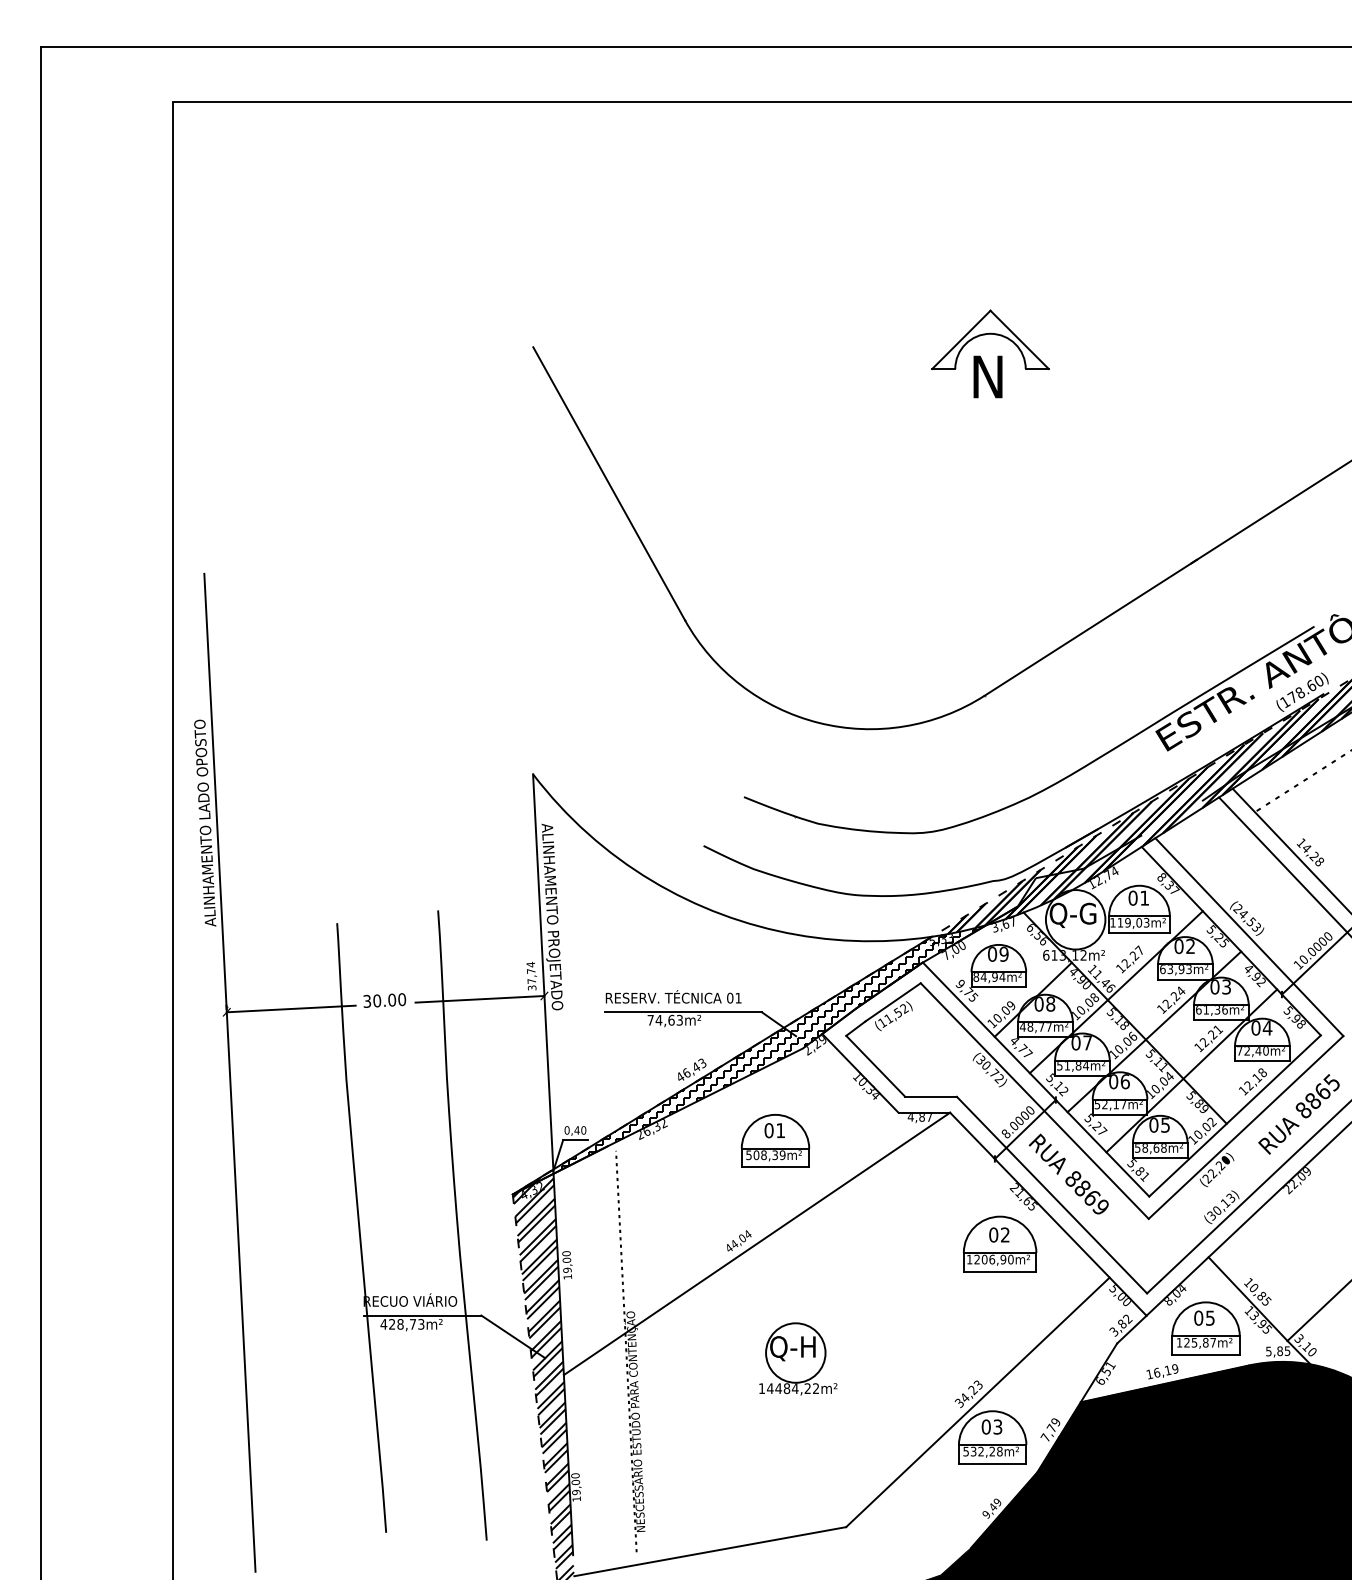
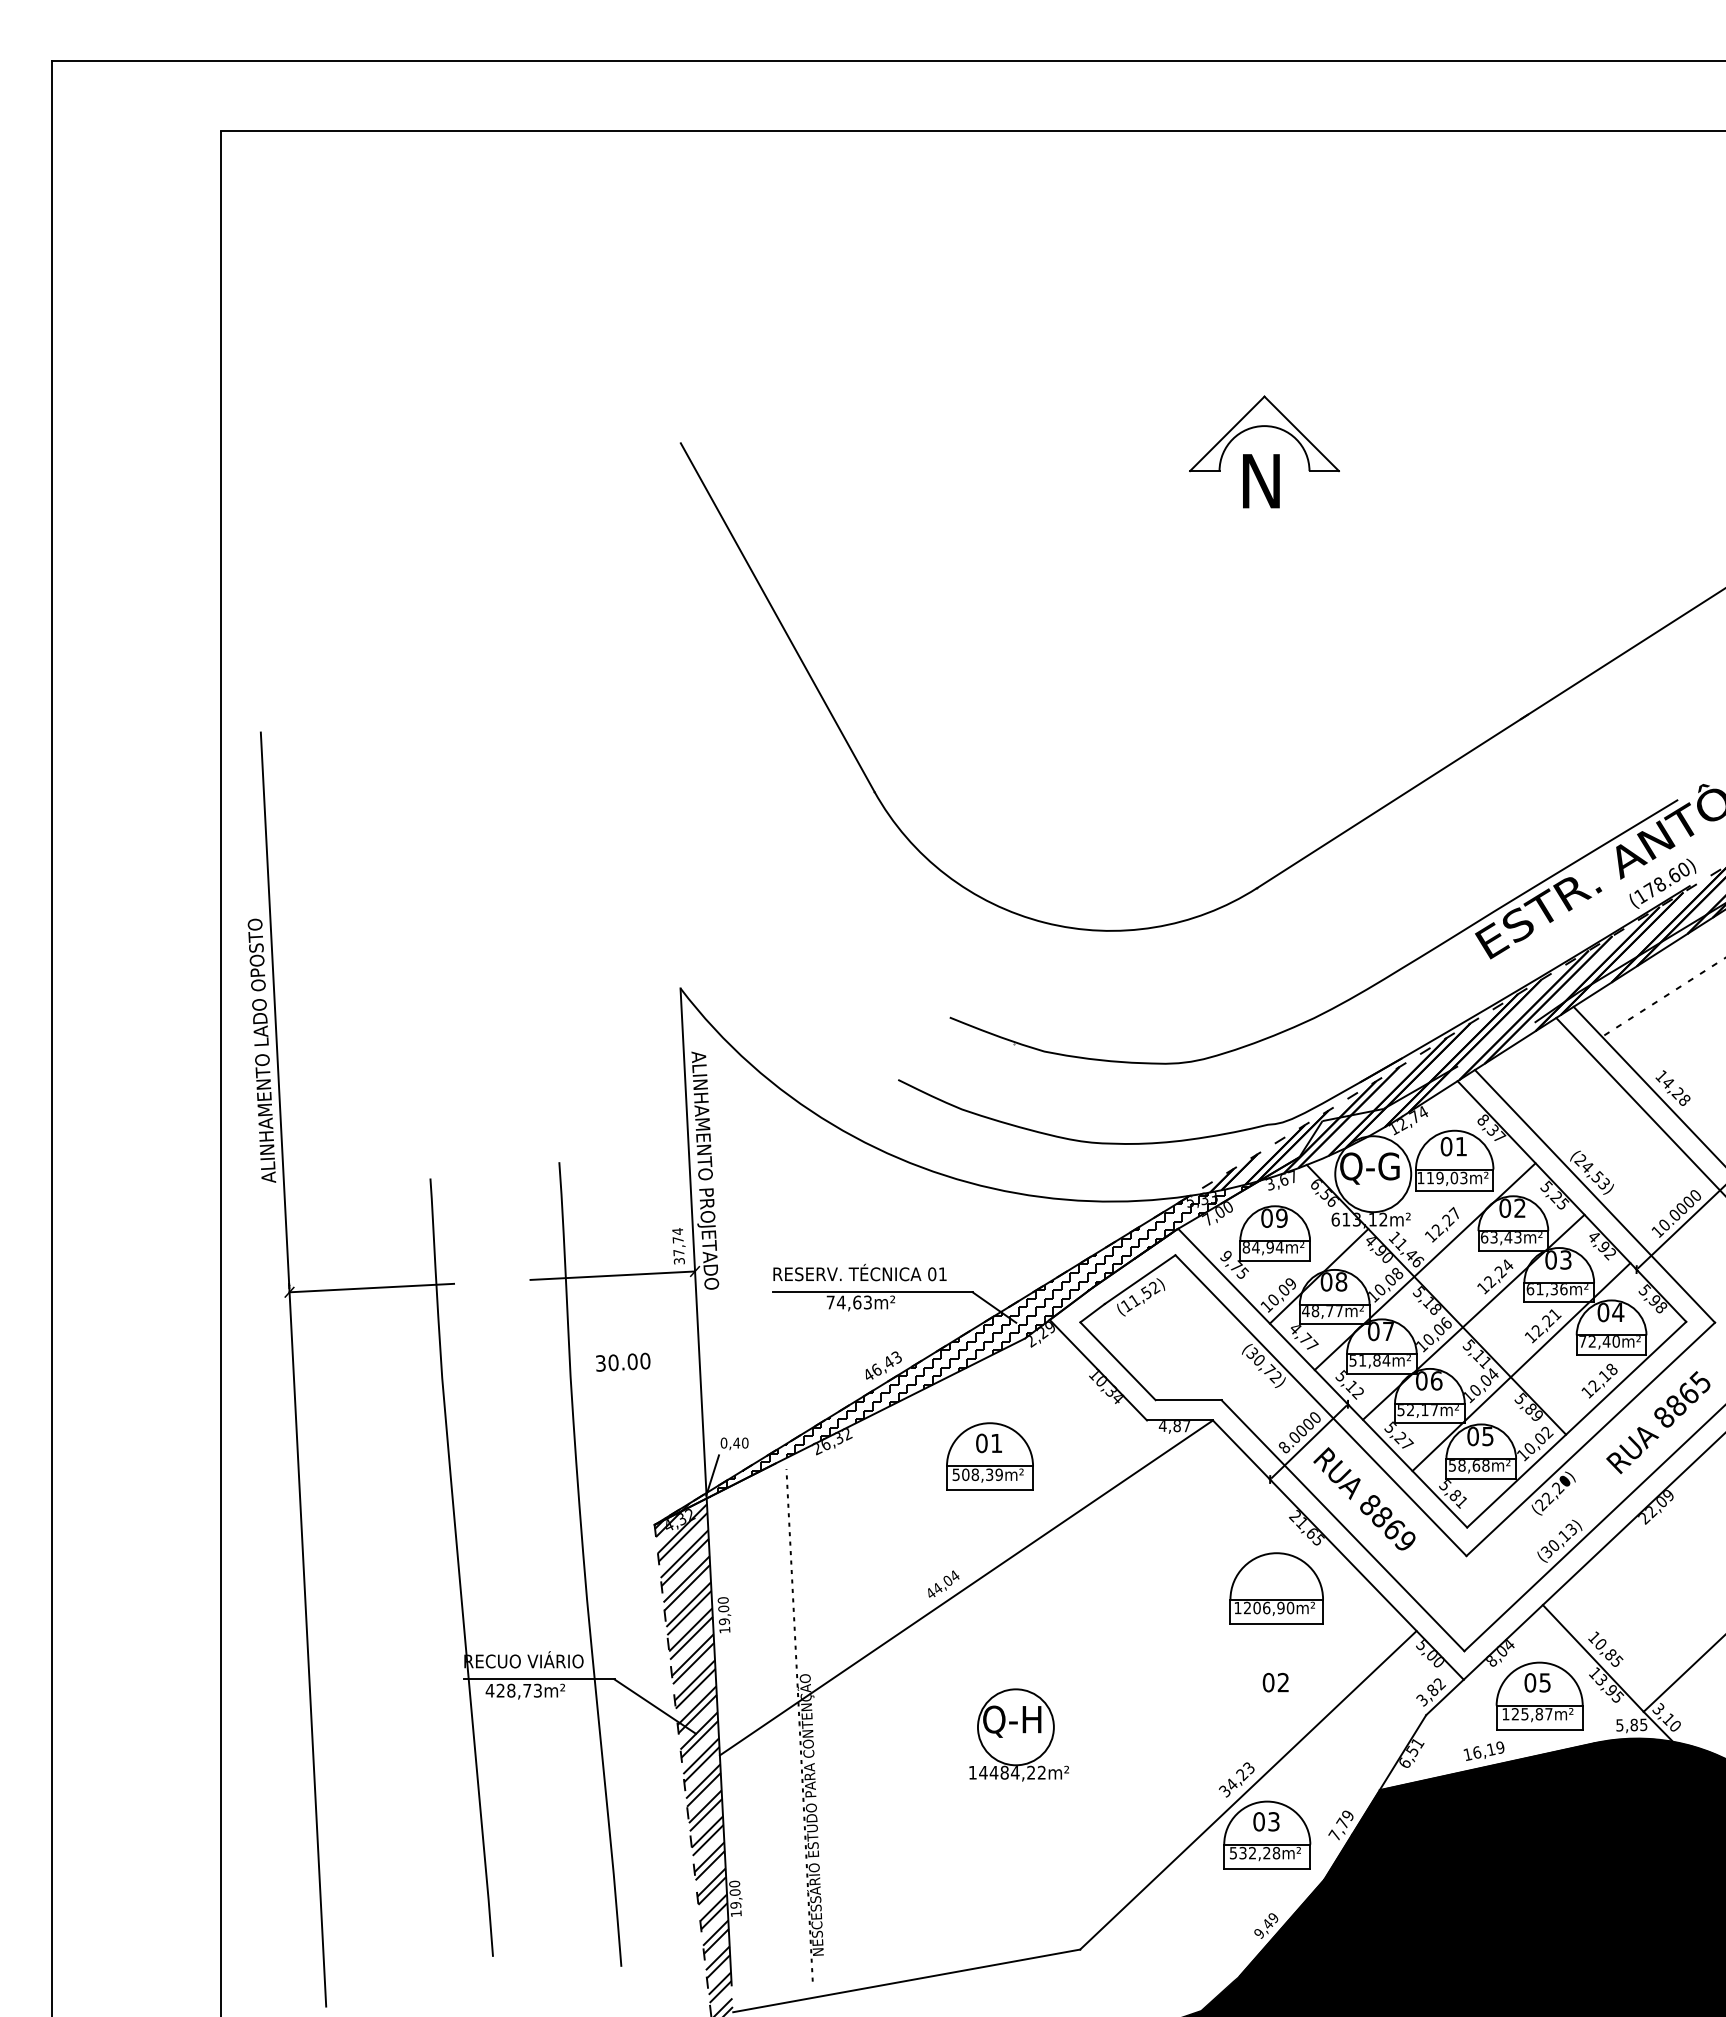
text: (1181, 969) -> (1508, 1237), 63,93m² -> 63,43m²
text: (385, 999) -> (623, 1361), moved
line: (575, 1140) -> (734, 1455), removed
text: (999, 1234) -> (1275, 1682), moved

